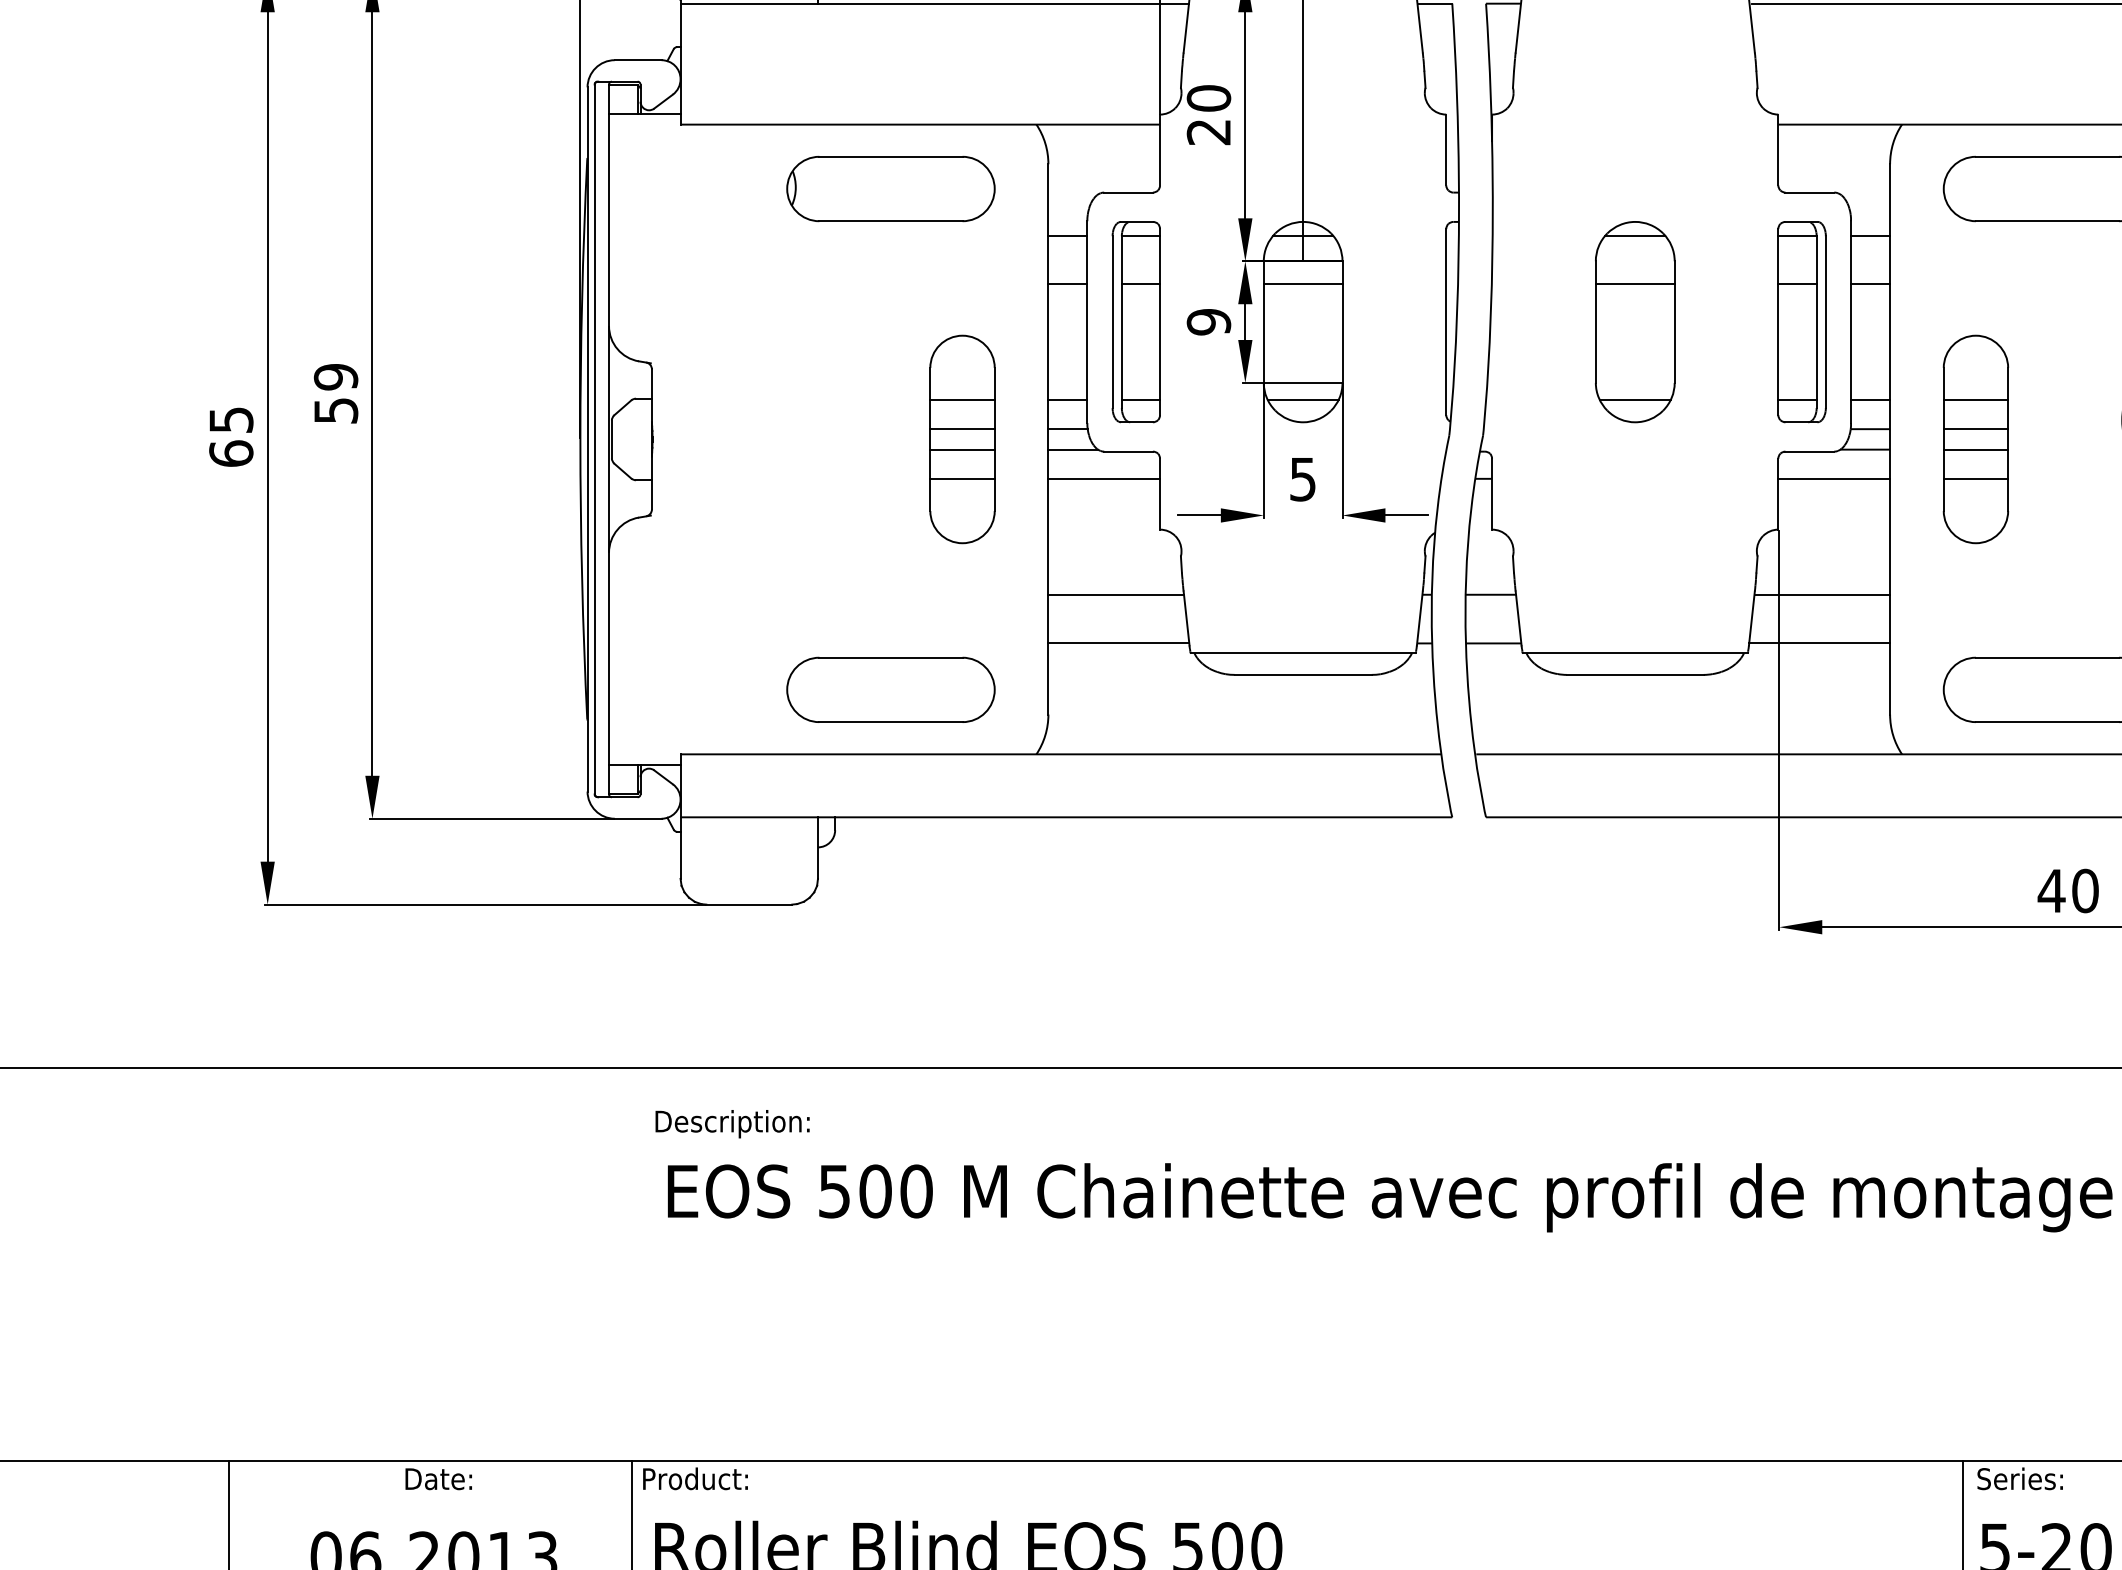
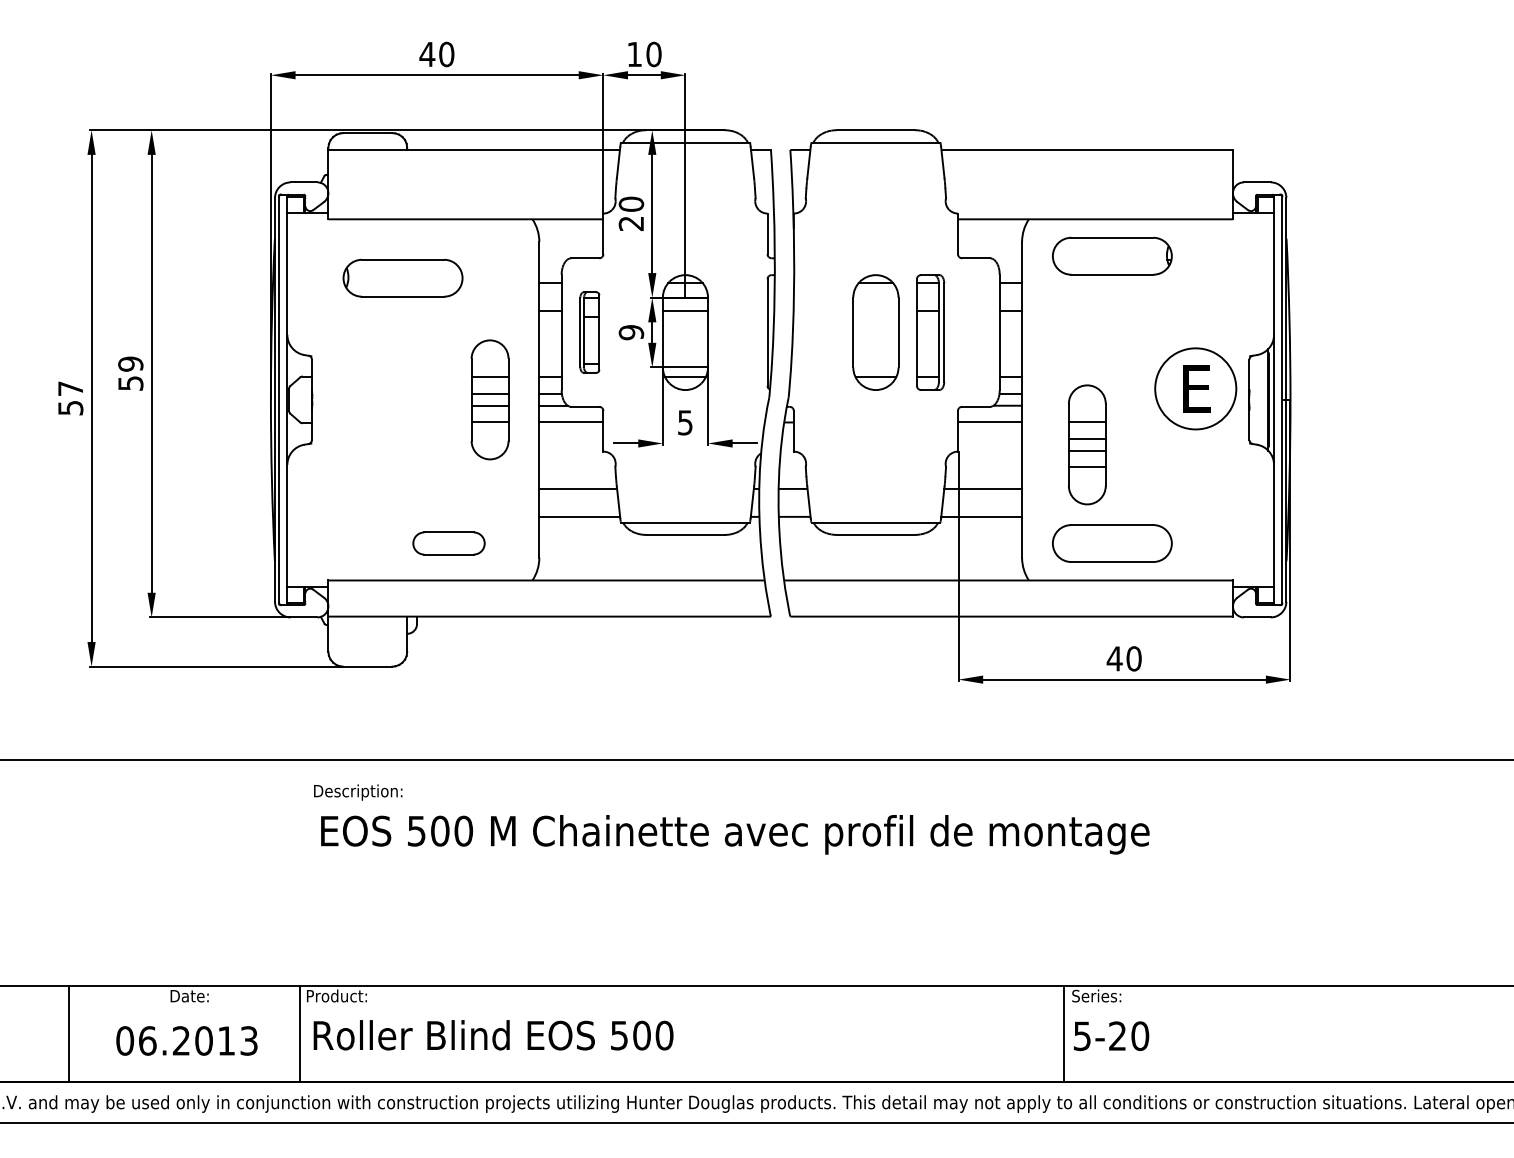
part: (890, 187) -> (402, 277), moved
line: (1634, 283) -> (875, 310), removed
part: (1135, 321) -> (589, 332), size x0.7
part: (1801, 321) -> (930, 332), moved
text: (230, 437) -> (70, 398), 65 -> 57
part: (1976, 438) -> (1087, 444), moved
part: (890, 689) -> (448, 543), size x0.6

